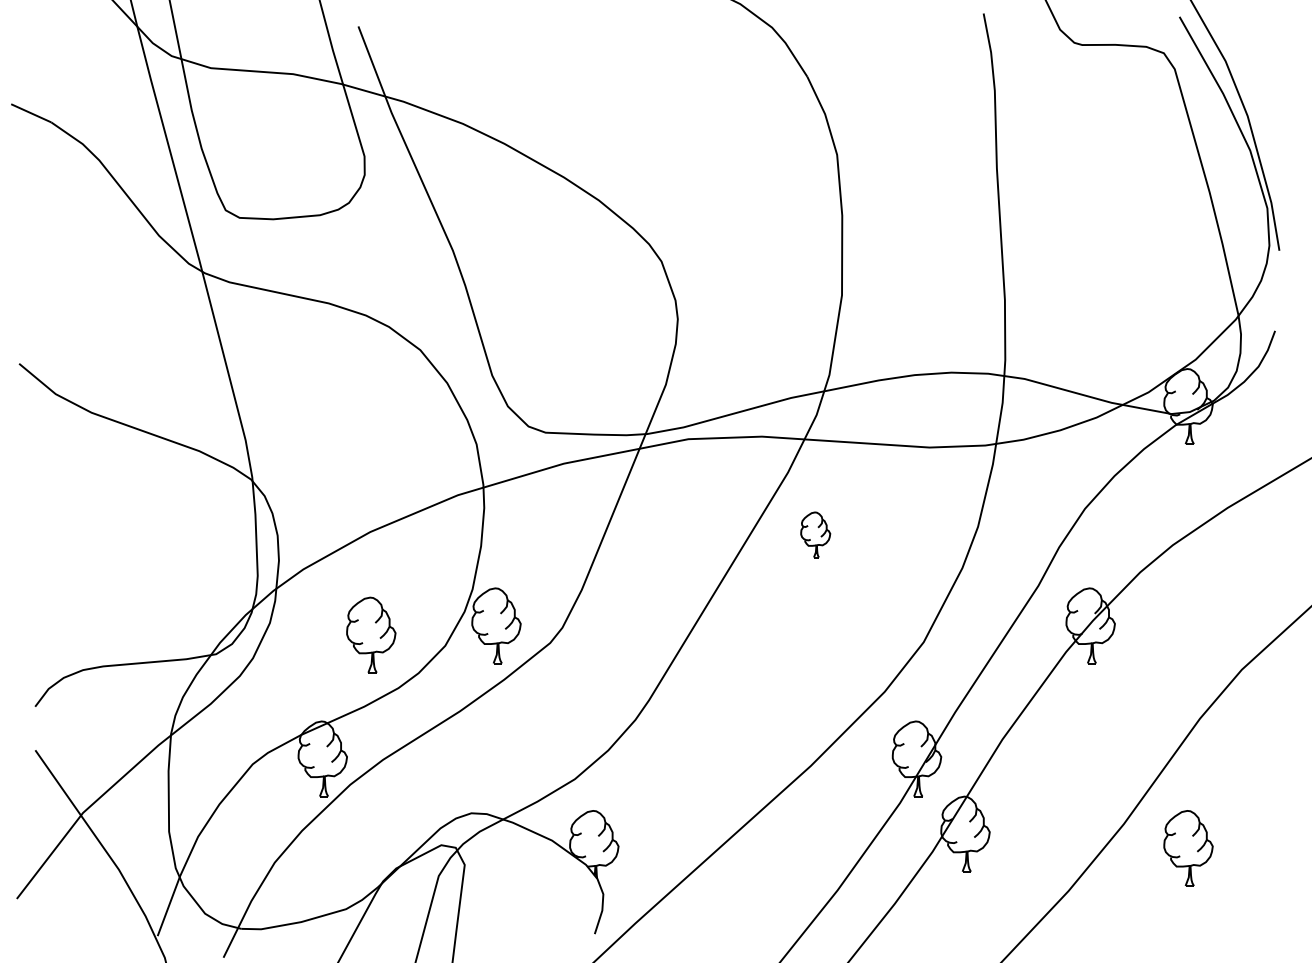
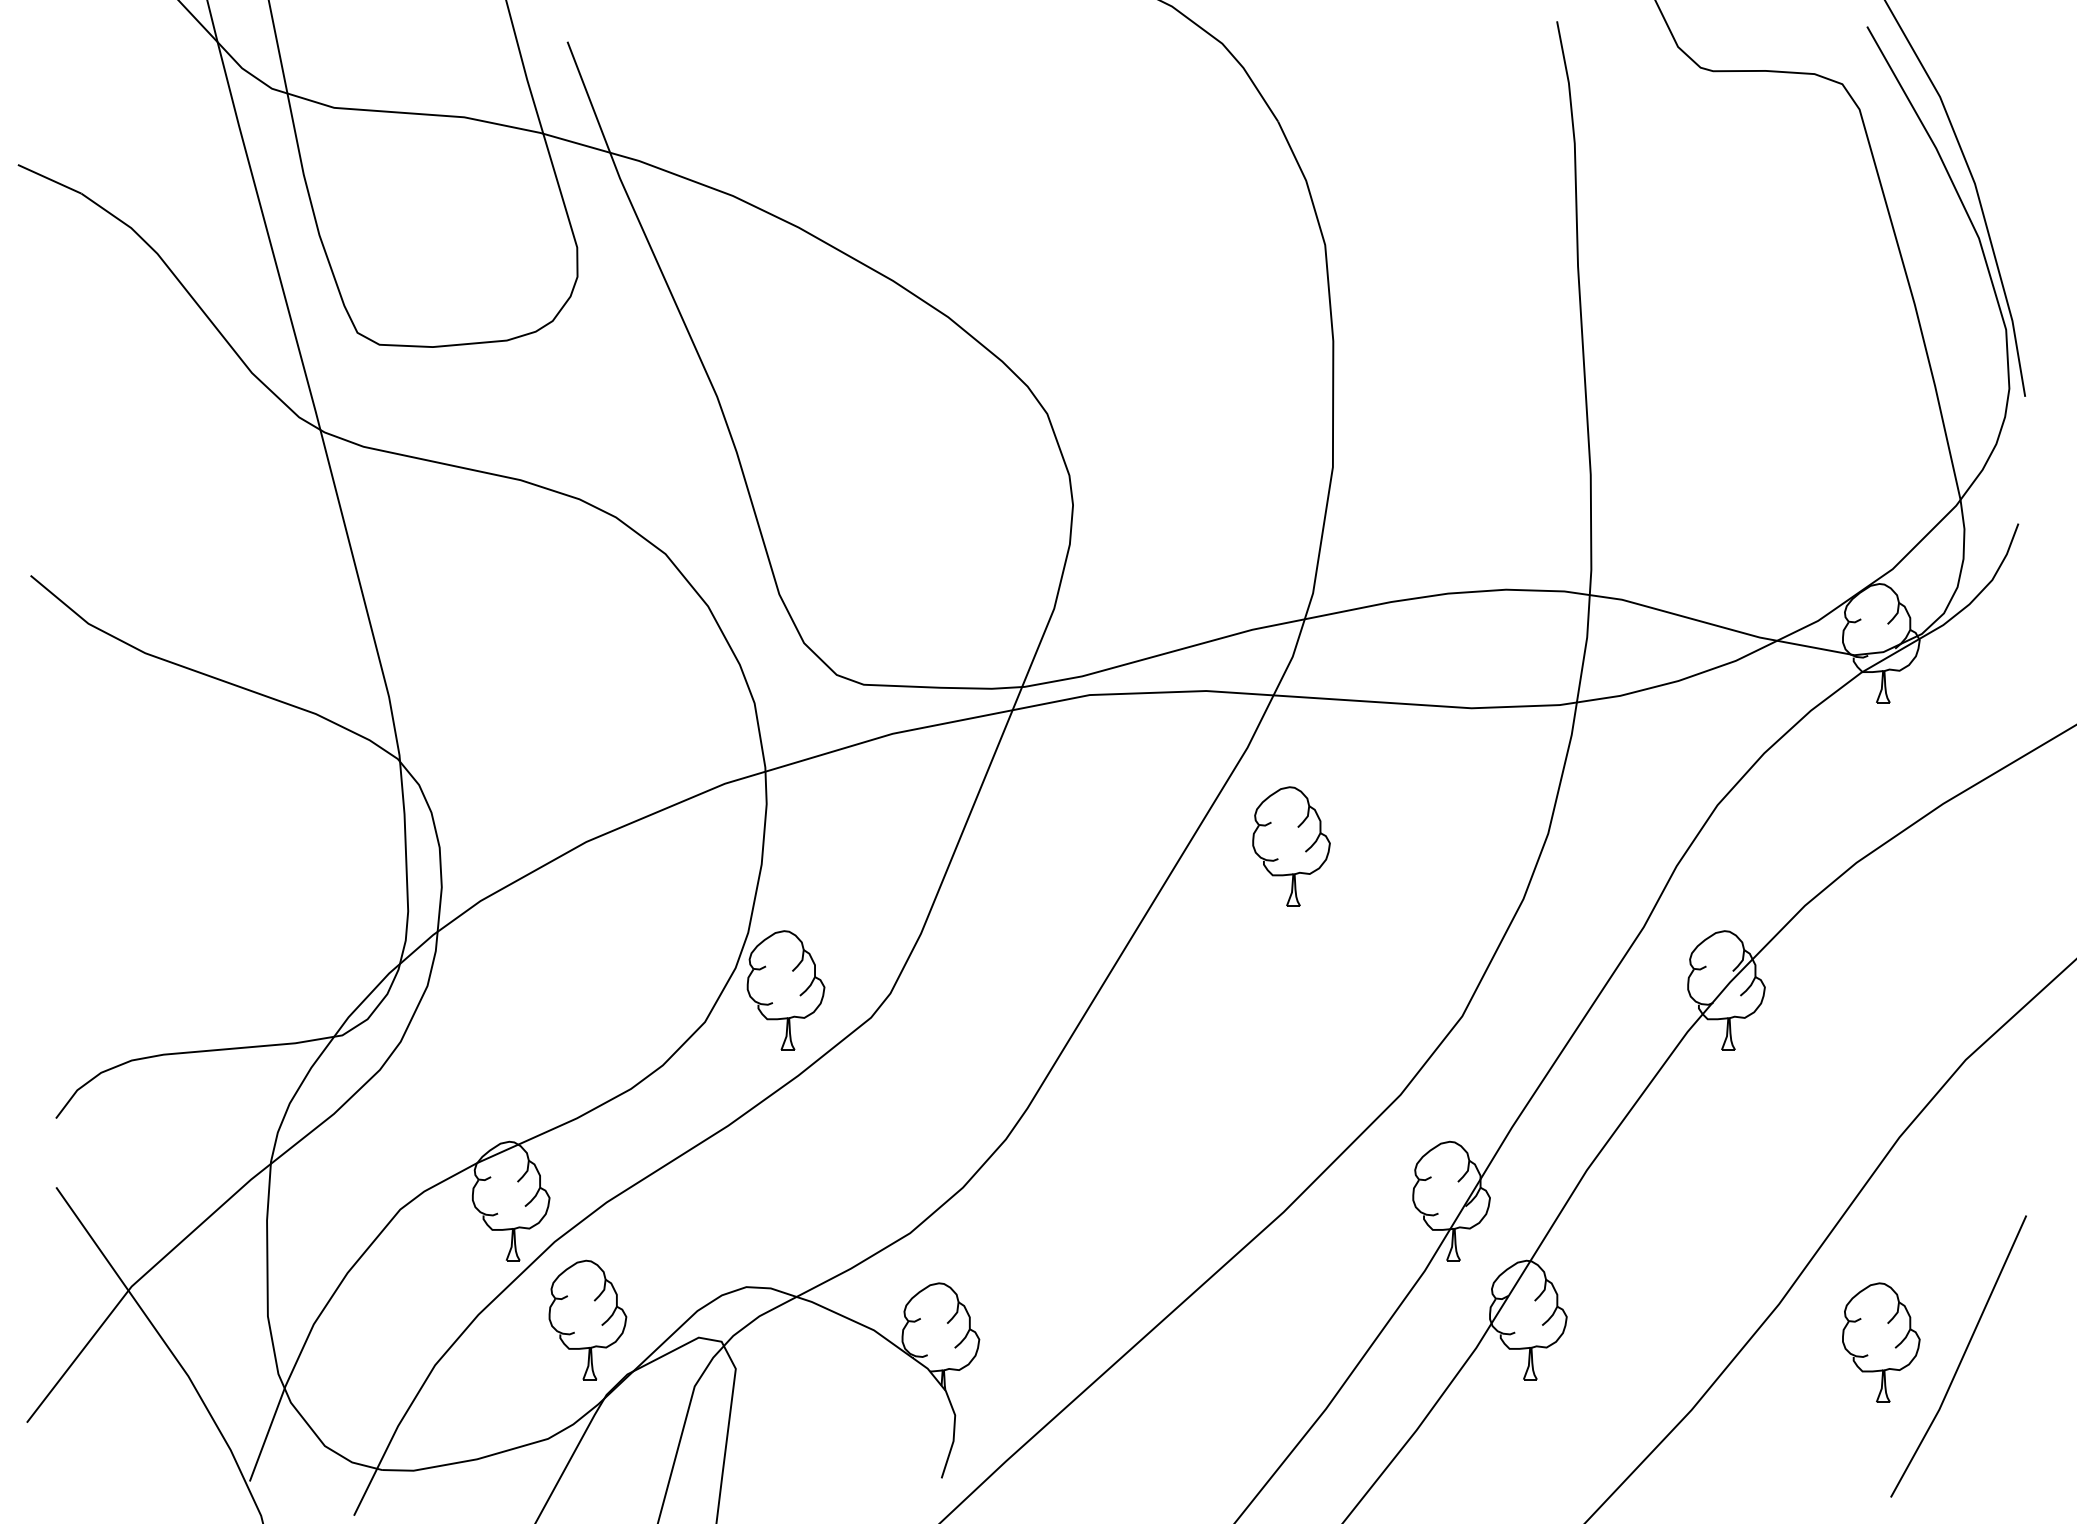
part: (815, 534) -> (1290, 845), size x1.67
part: (371, 634) -> (588, 1319), moved
line: (1239, 856) -> (1962, 1355), added

